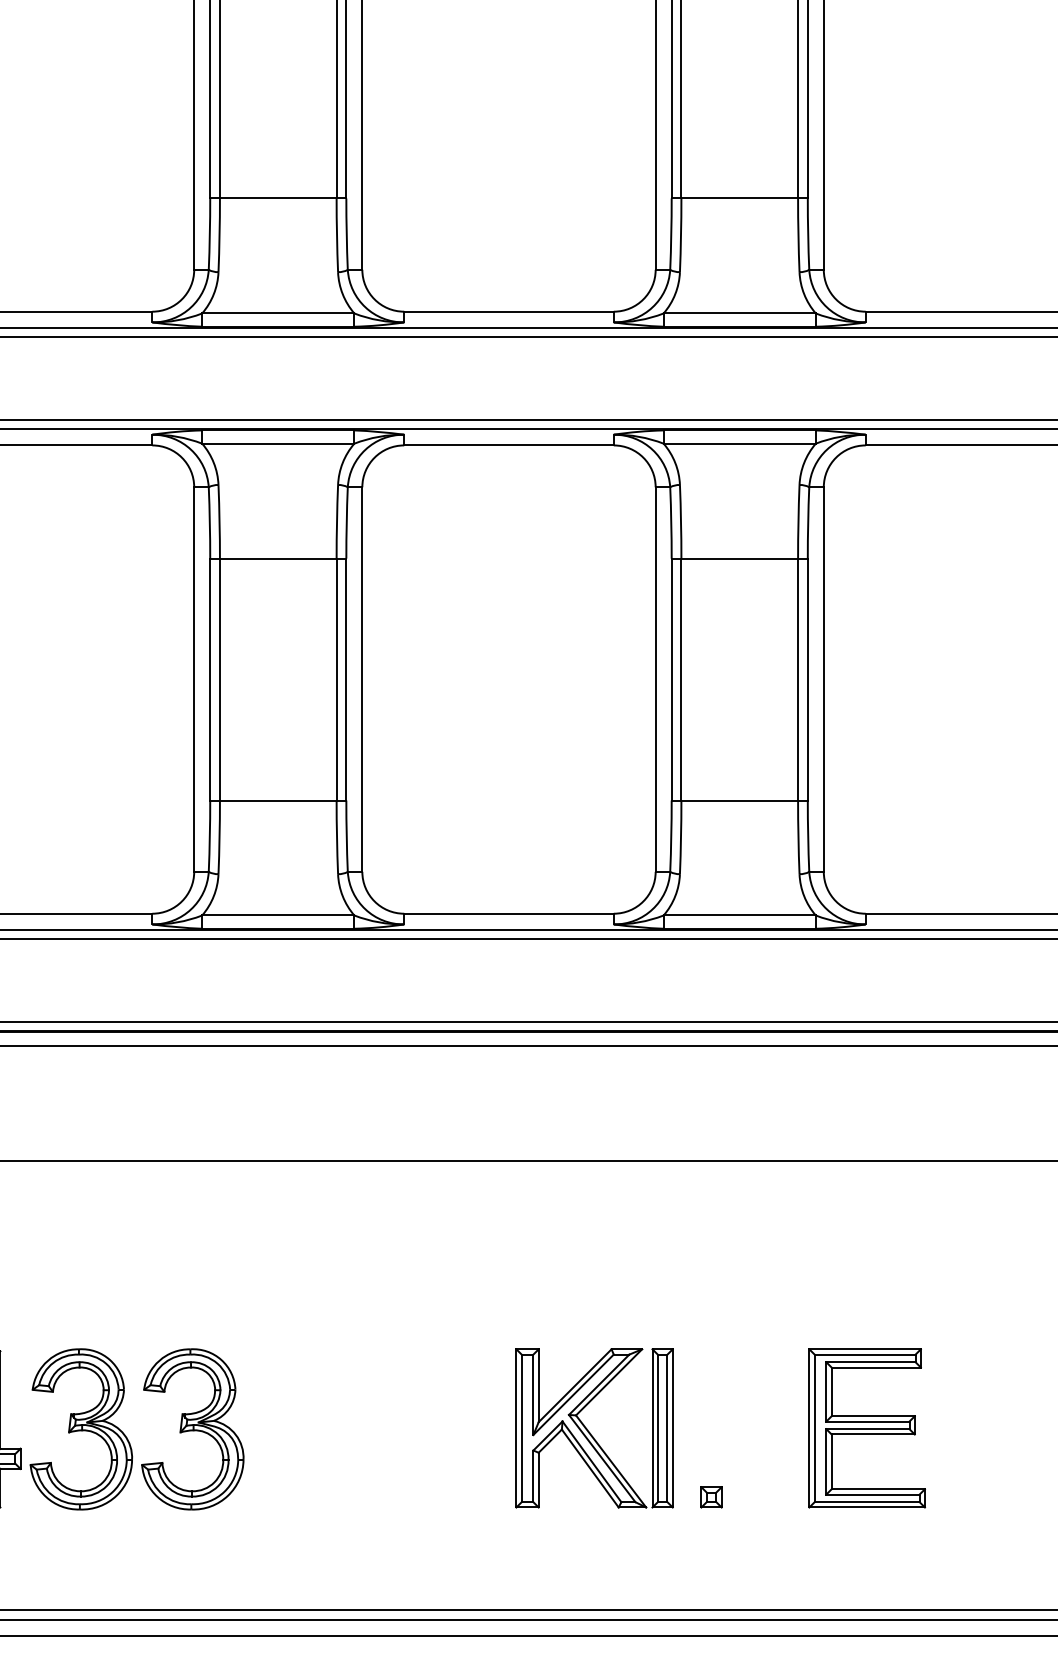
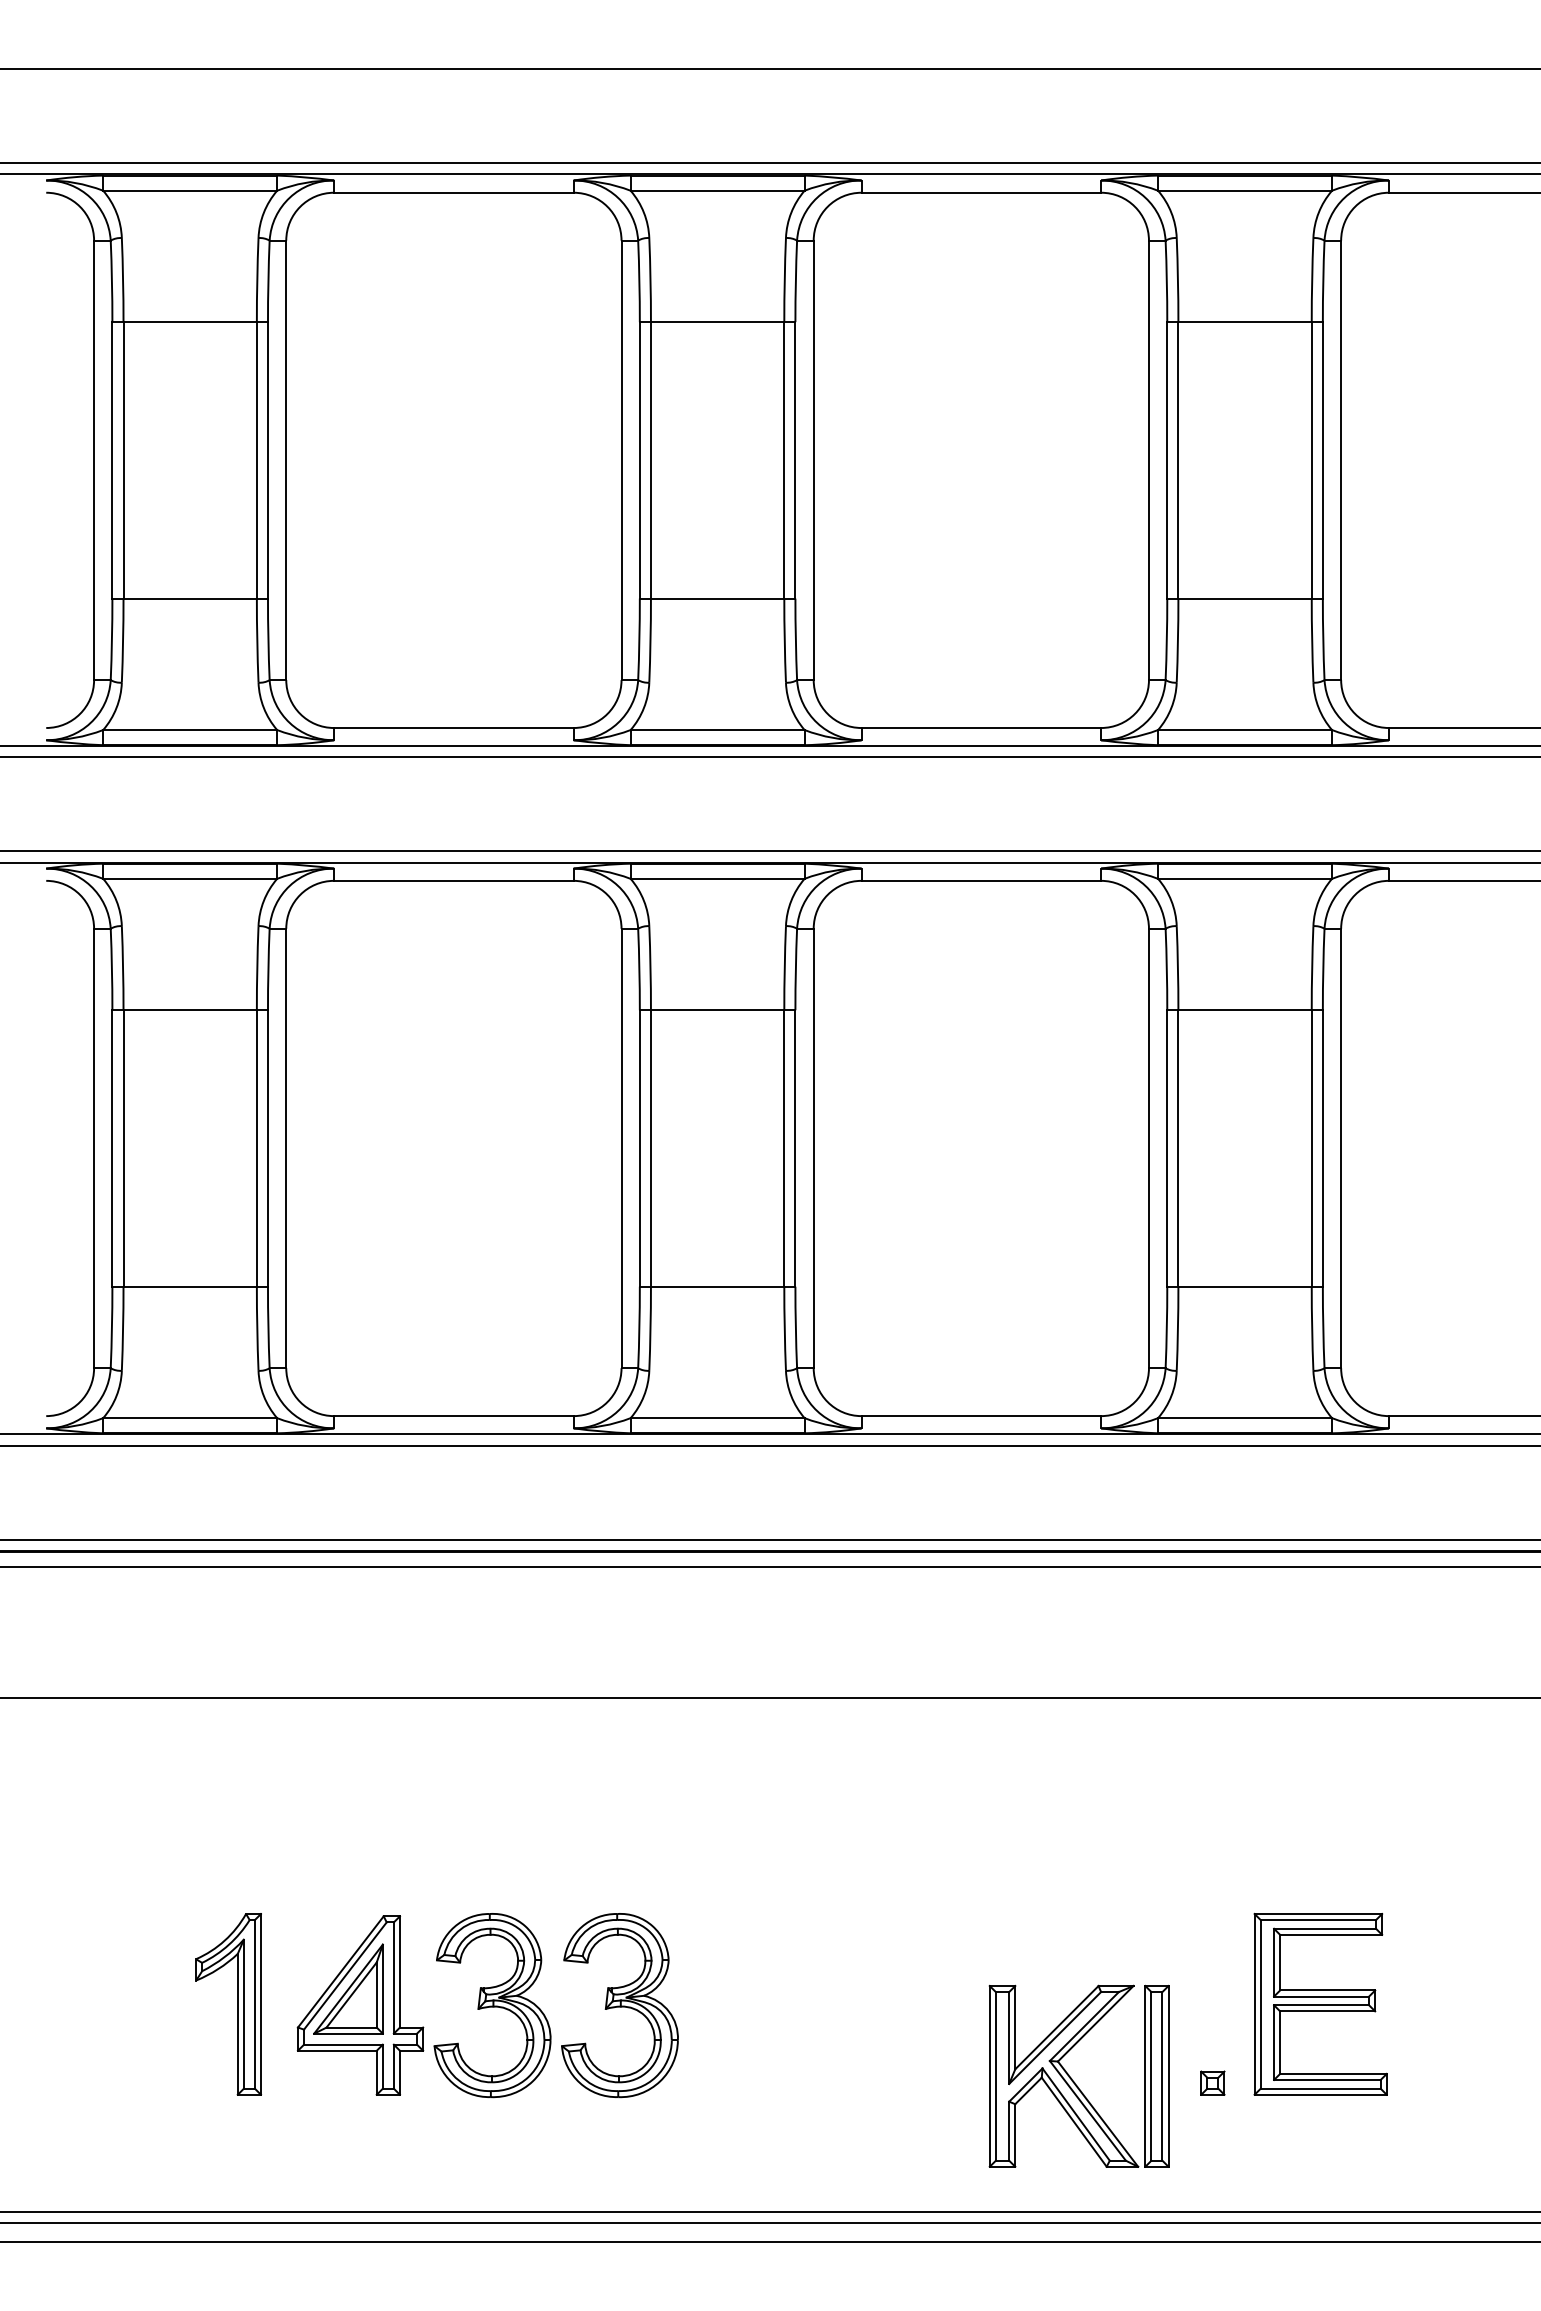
part: (866, 1427) -> (1320, 2003), moved
part: (588, 1430) -> (1072, 2078), moved

